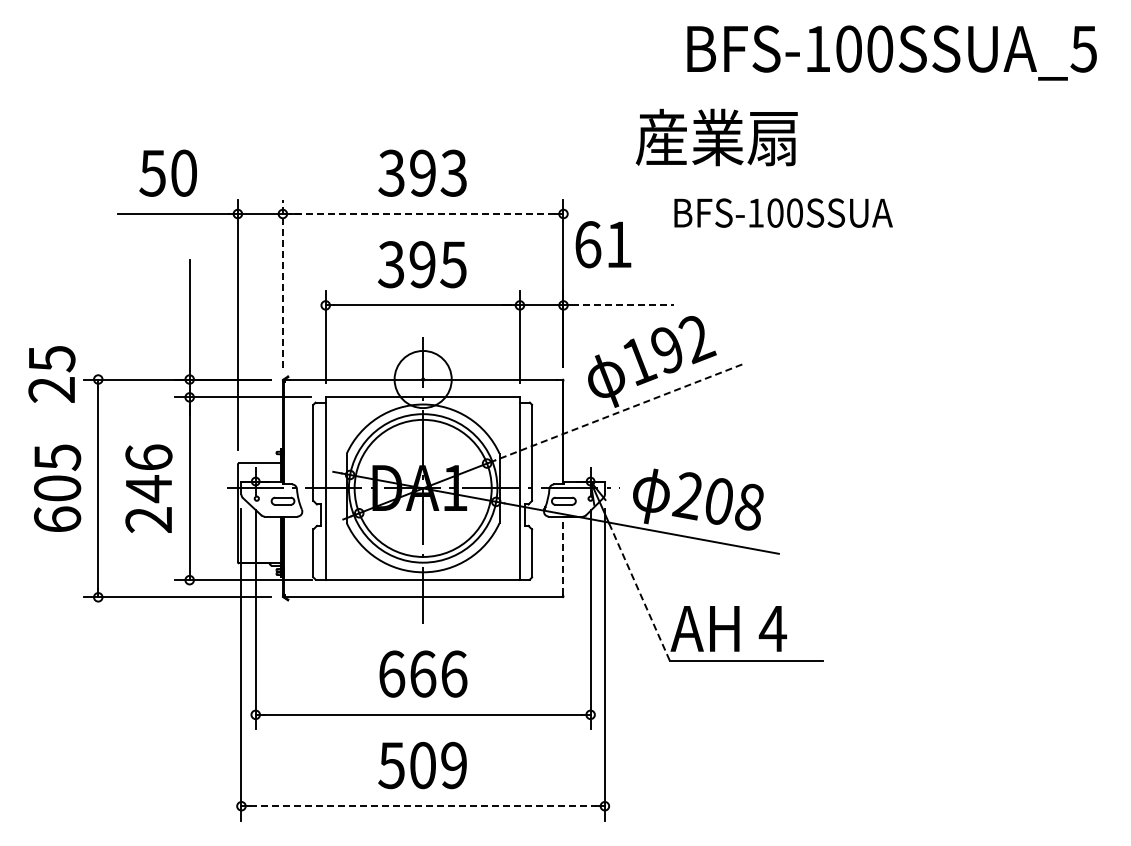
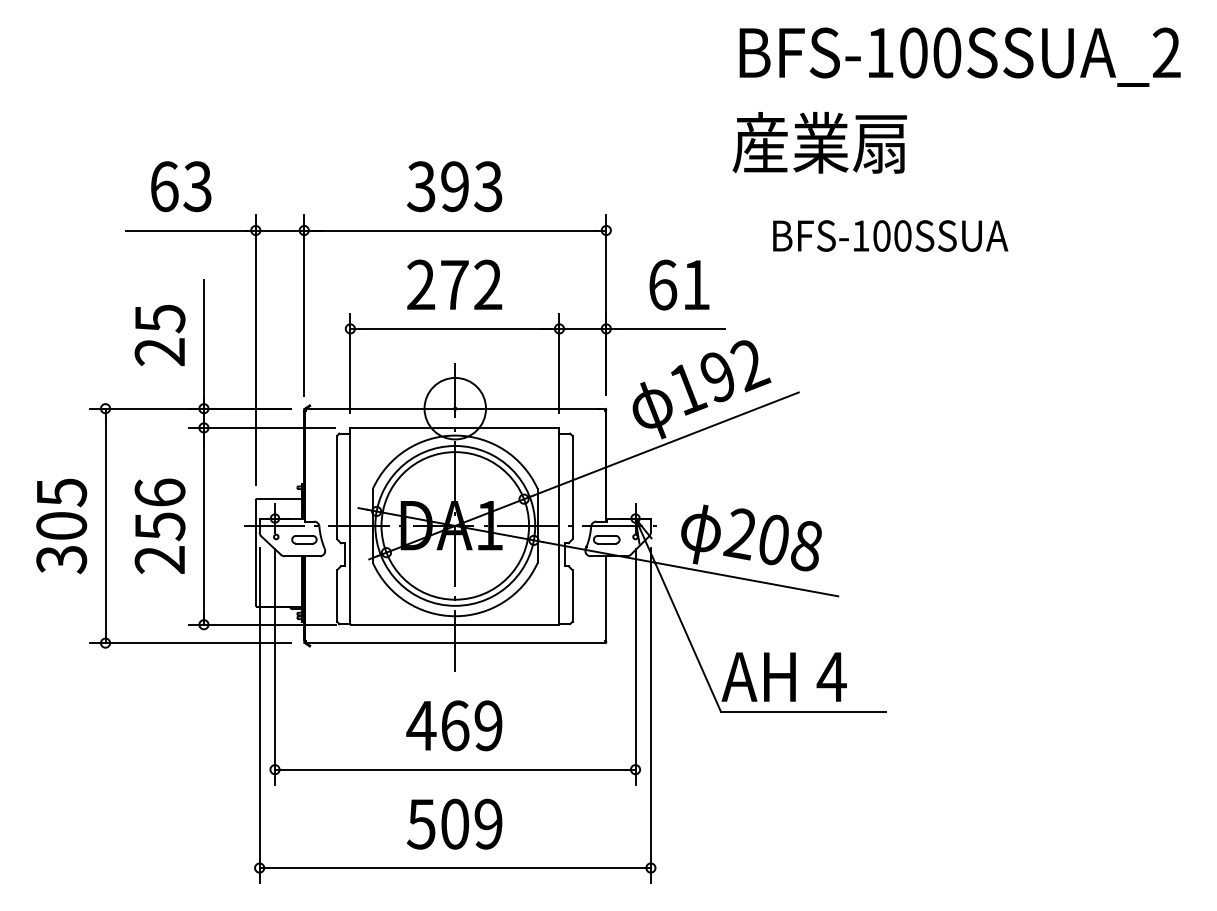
text: (1083, 48) -> (1166, 52), BFS-100SSUA_5 -> BFS-100SSUA_2
text: (716, 137) -> (819, 142), moved
text: (167, 172) -> (180, 185), 50 -> 63
text: (783, 212) -> (890, 235), moved
line: (423, 214) -> (455, 231), dashed -> solid
text: (603, 244) -> (679, 284), moved
text: (422, 264) -> (454, 284), 395 -> 272
line: (282, 283) -> (303, 305), dashed -> solid
line: (623, 305) -> (670, 329), dashed -> solid
text: (51, 374) -> (159, 335), moved
line: (618, 412) -> (665, 444), dashed -> solid
text: (149, 489) -> (160, 527), 246 -> 256
text: (57, 519) -> (61, 559), 605 -> 305
line: (563, 555) -> (606, 598), dashed -> solid
line: (639, 592) -> (688, 637), dashed -> solid
text: (422, 673) -> (454, 725), 666 -> 469
line: (423, 806) -> (455, 868), dashed -> solid

